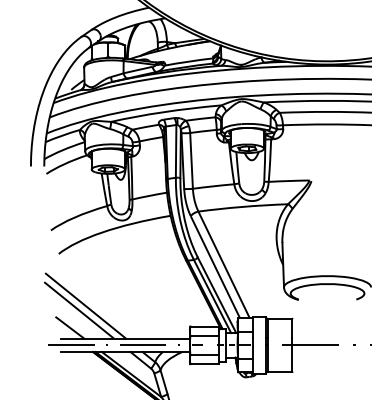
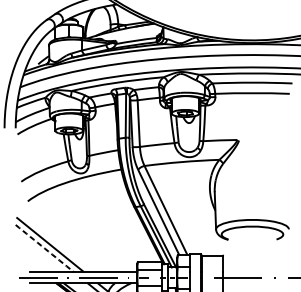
arc: (79, 310) -> (45, 248), solid -> dashed
line: (70, 327) -> (37, 262), removed

